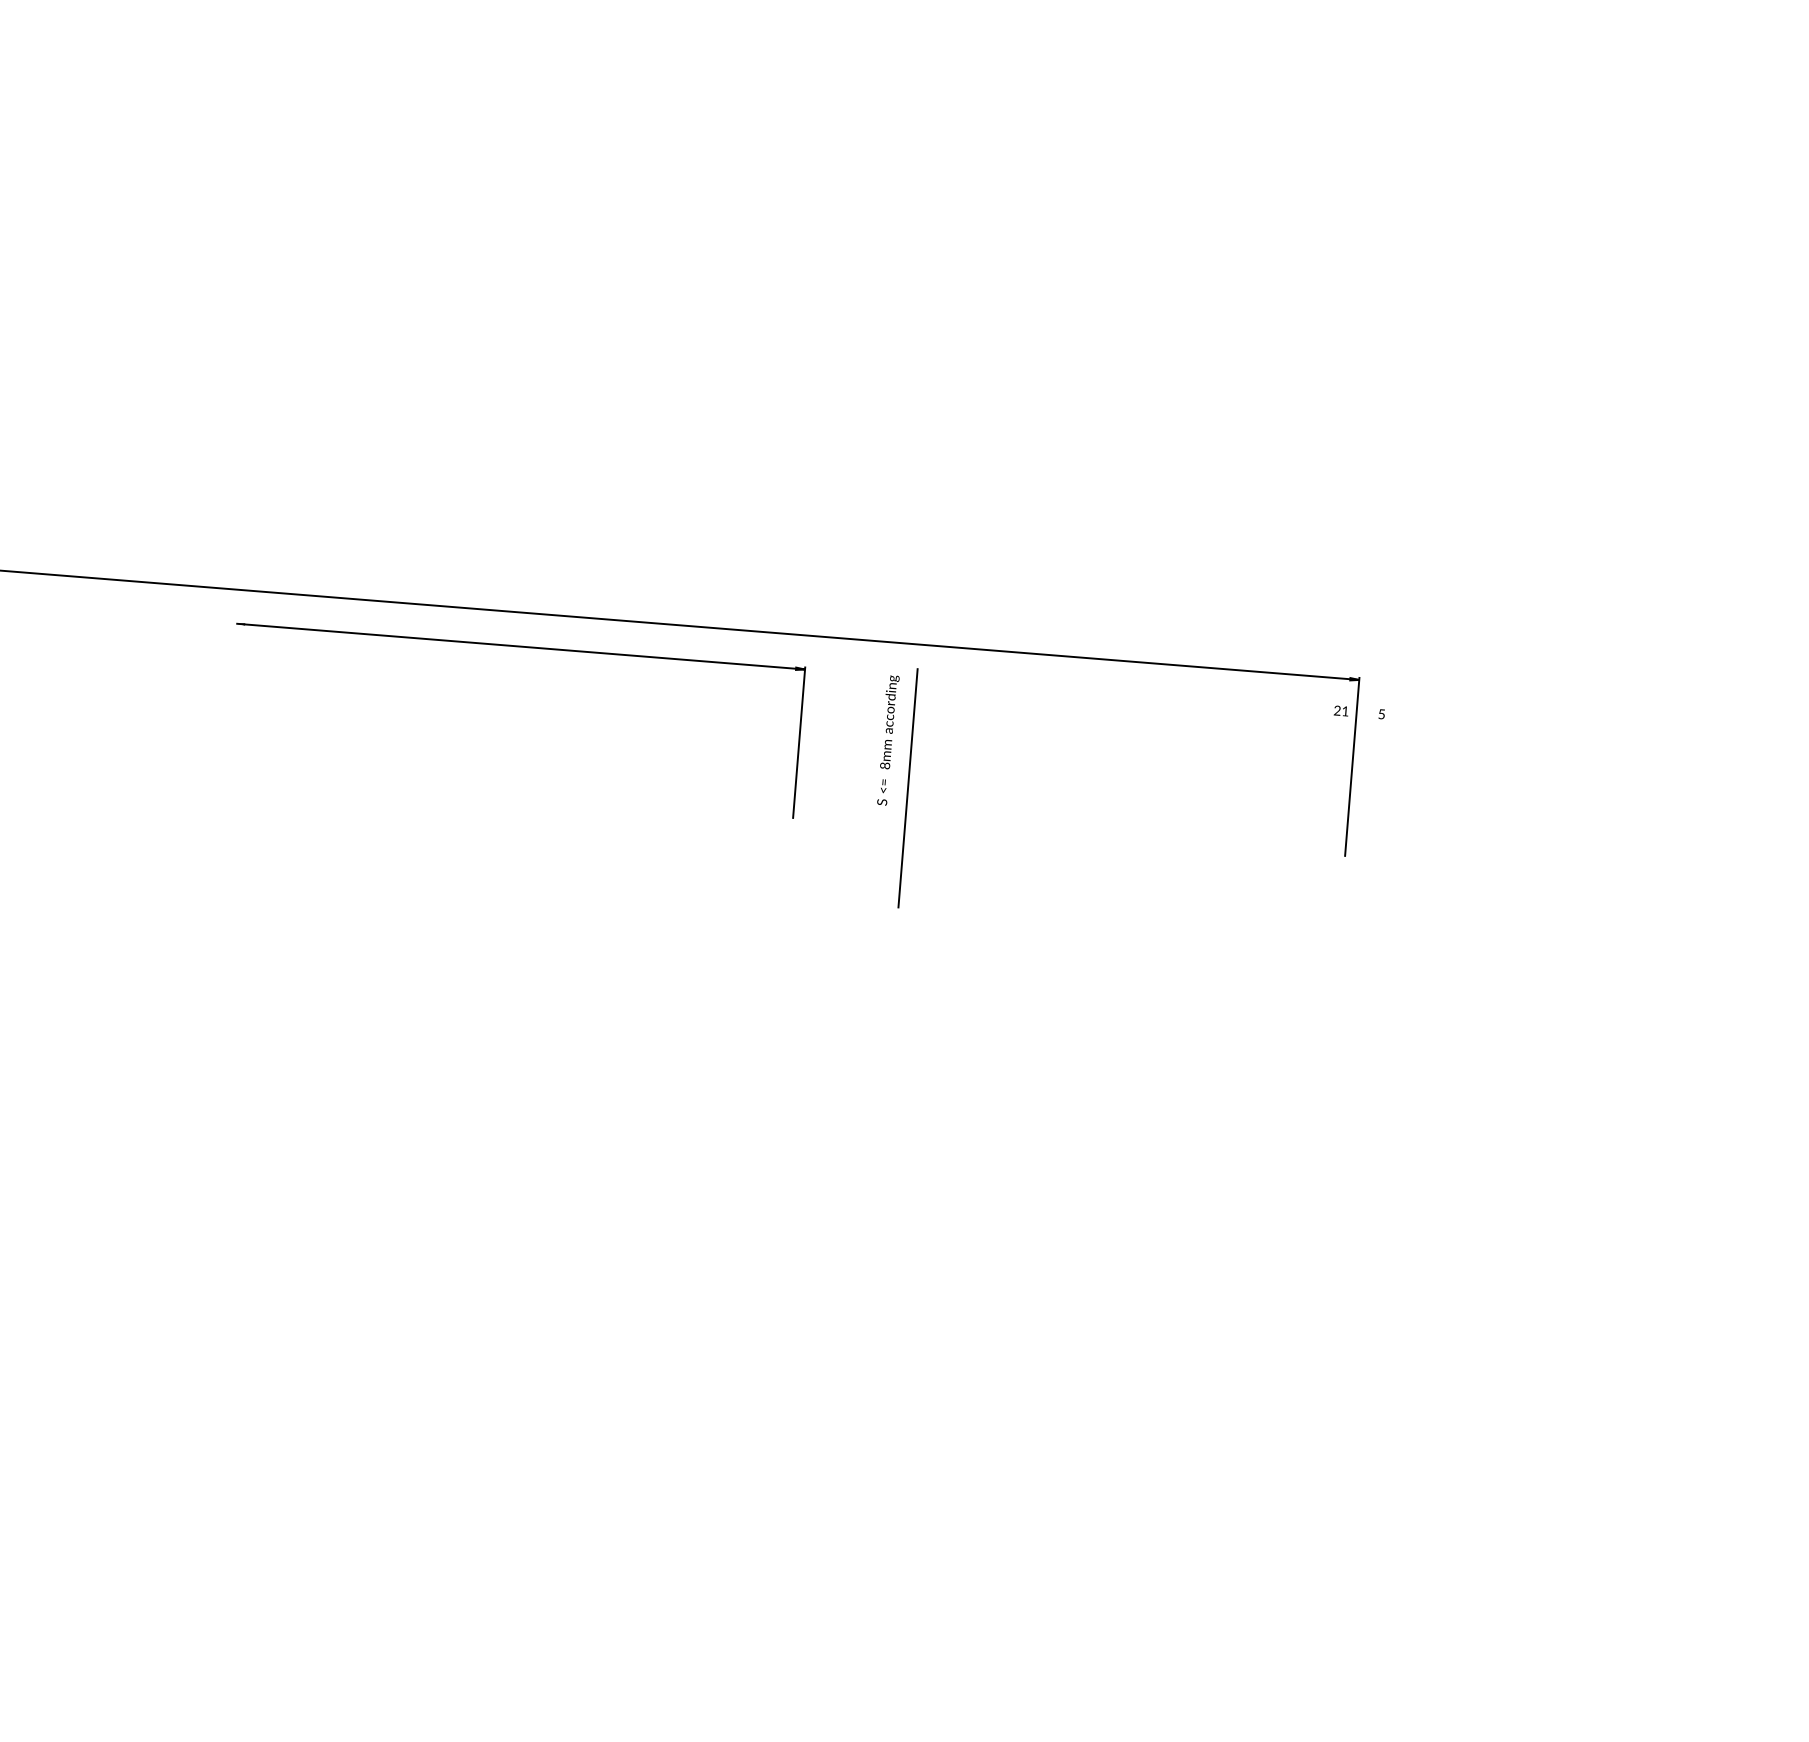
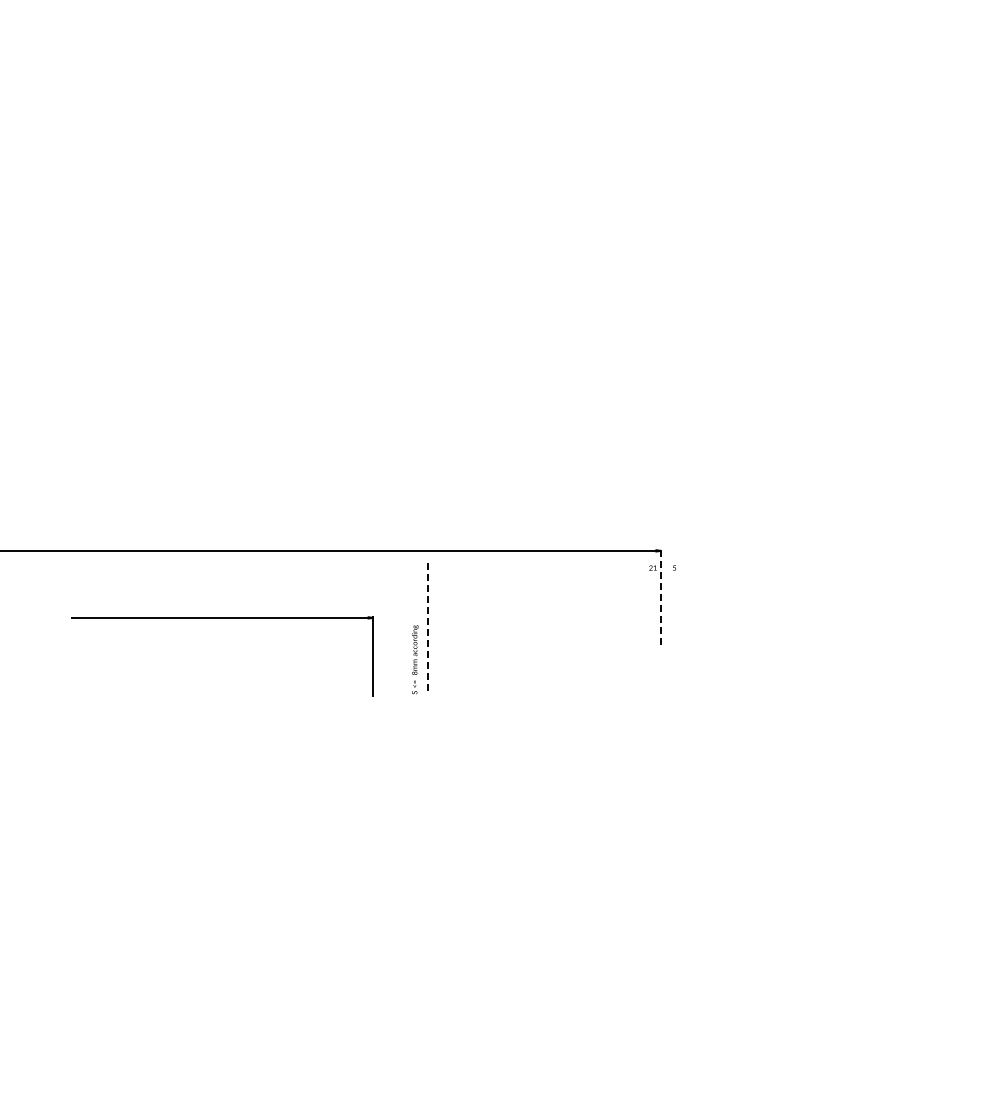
part: (520, 647) -> (222, 618), moved
text: (888, 739) -> (415, 659), moved
line: (1352, 767) -> (661, 597), solid -> dashed
line: (907, 788) -> (427, 627), solid -> dashed

